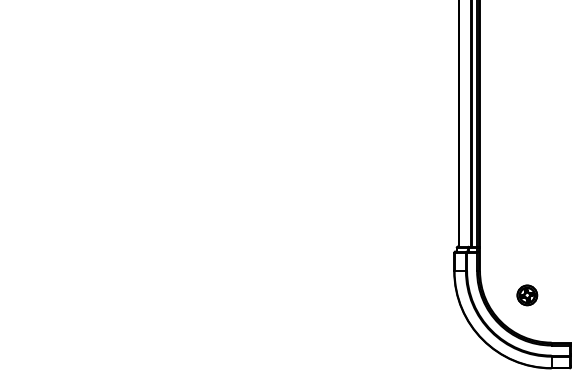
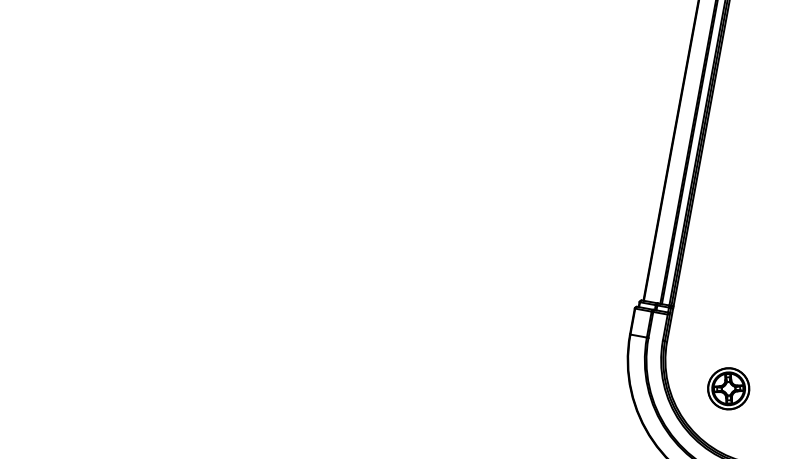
part: (527, 295) -> (728, 389), size x1.43

